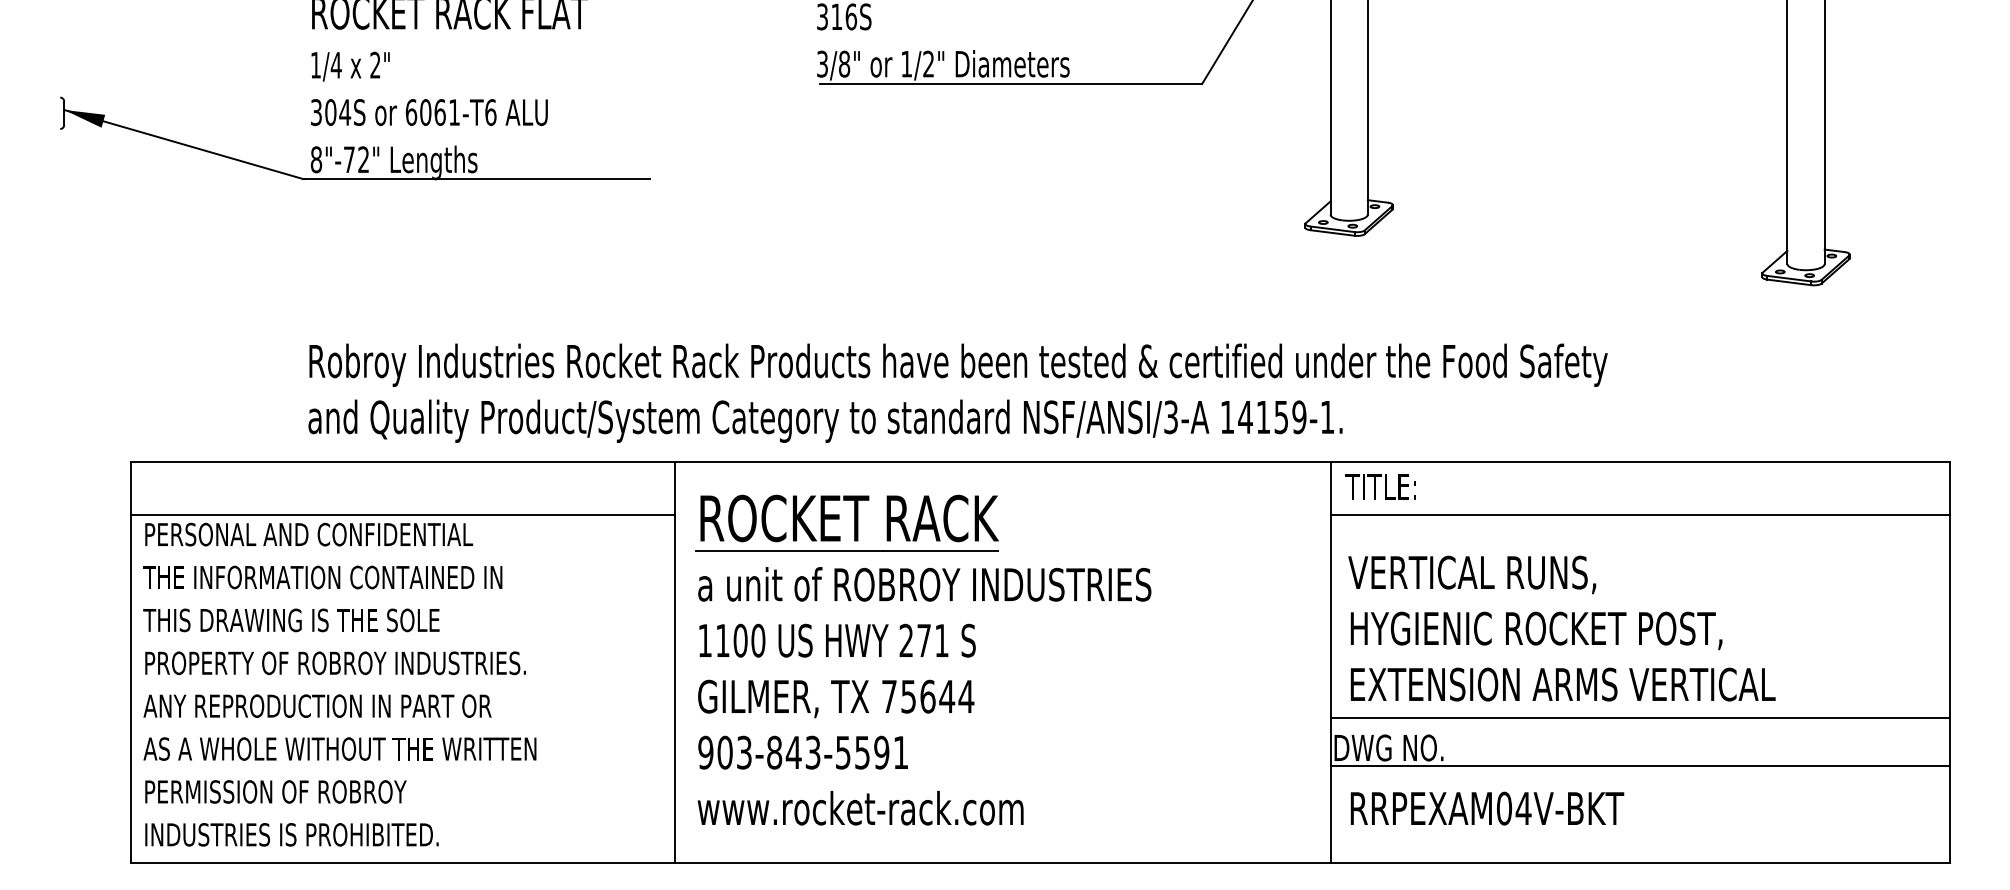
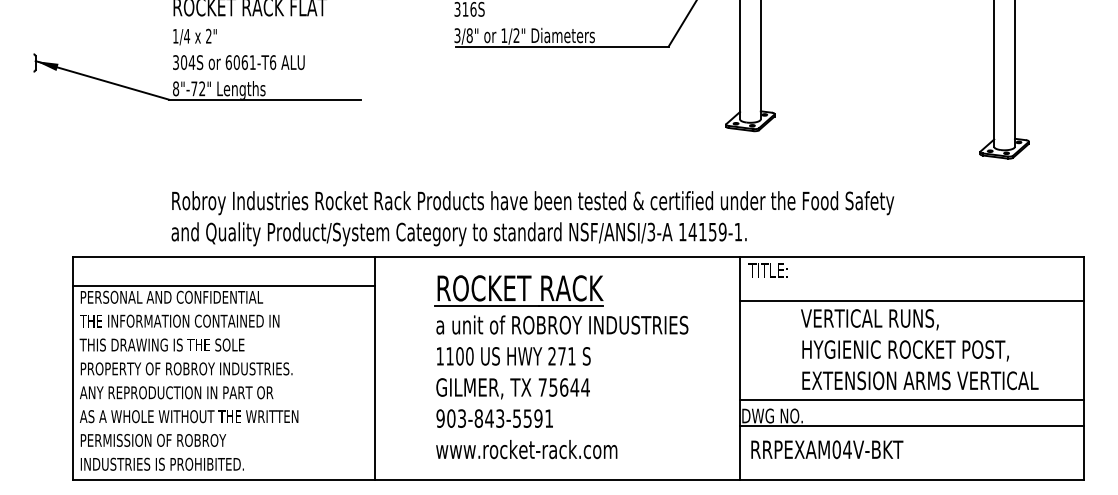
line: (1640, 515) -> (912, 301), moved
text: (1561, 628) -> (919, 349), moved
part: (923, 660) -> (561, 367), moved

